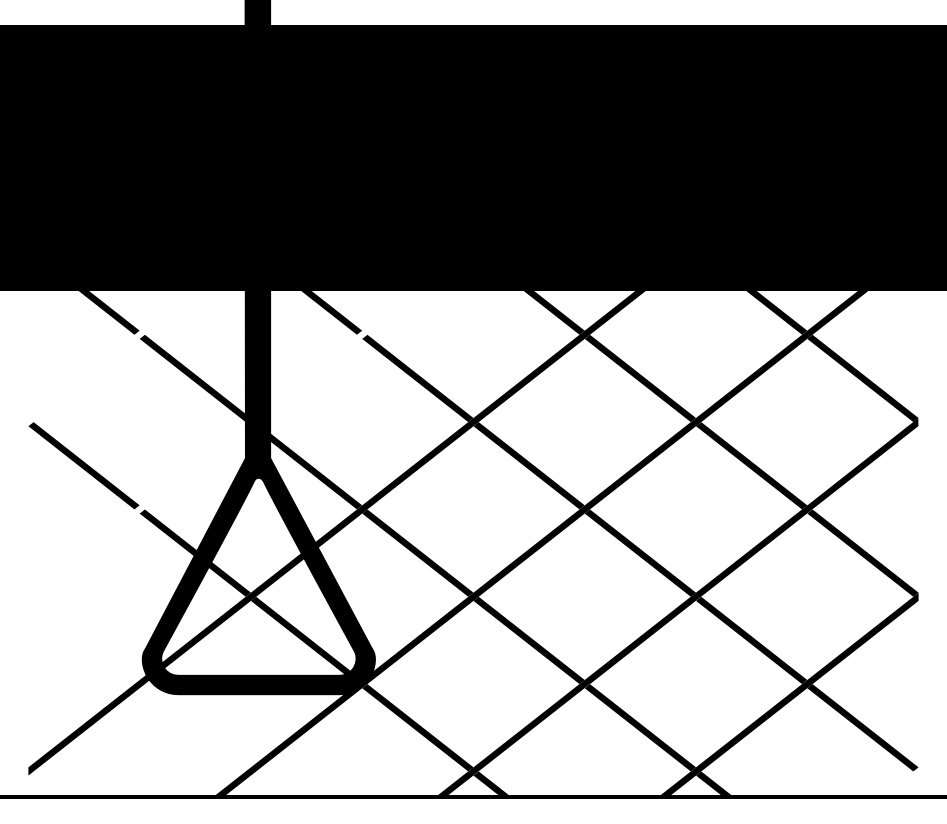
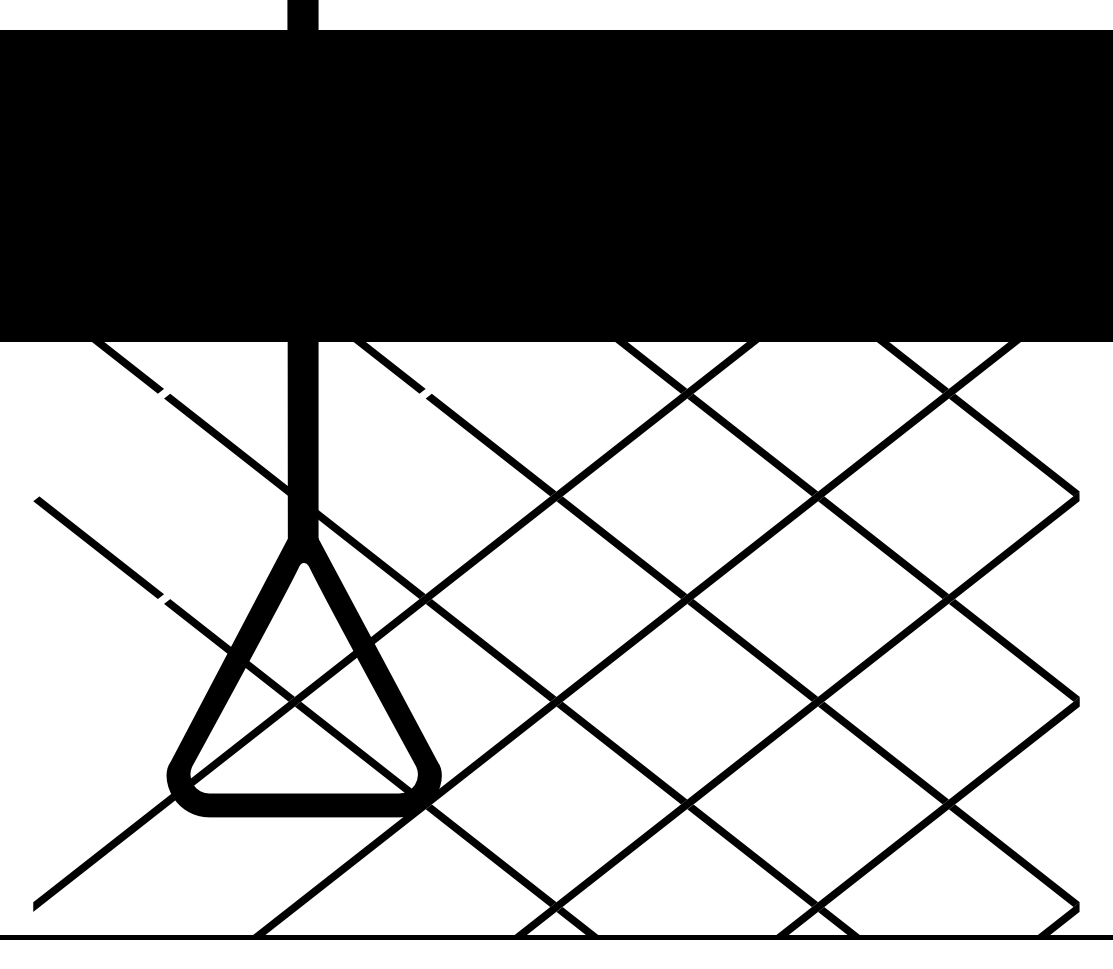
fill: (899, 782) -> (1057, 920), added

